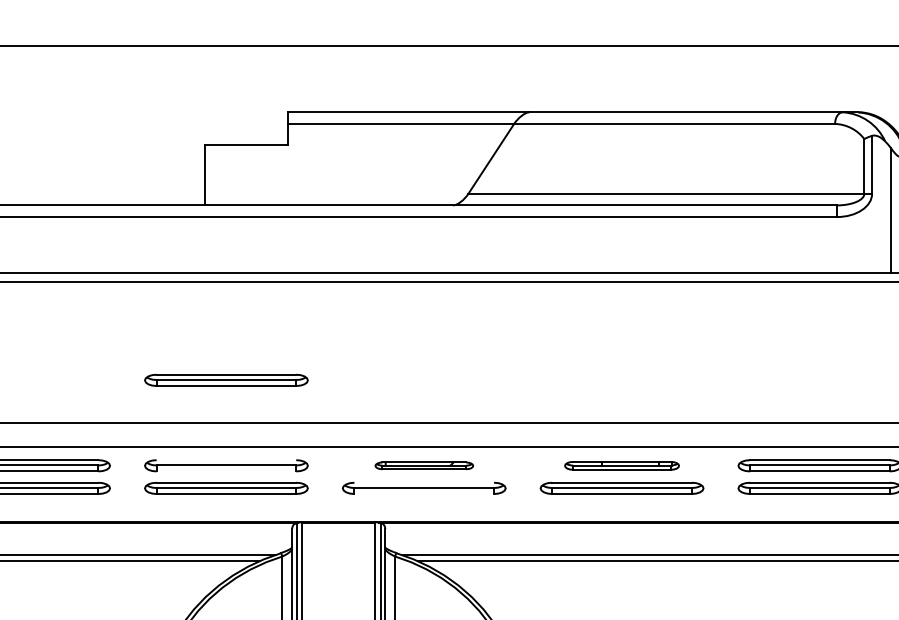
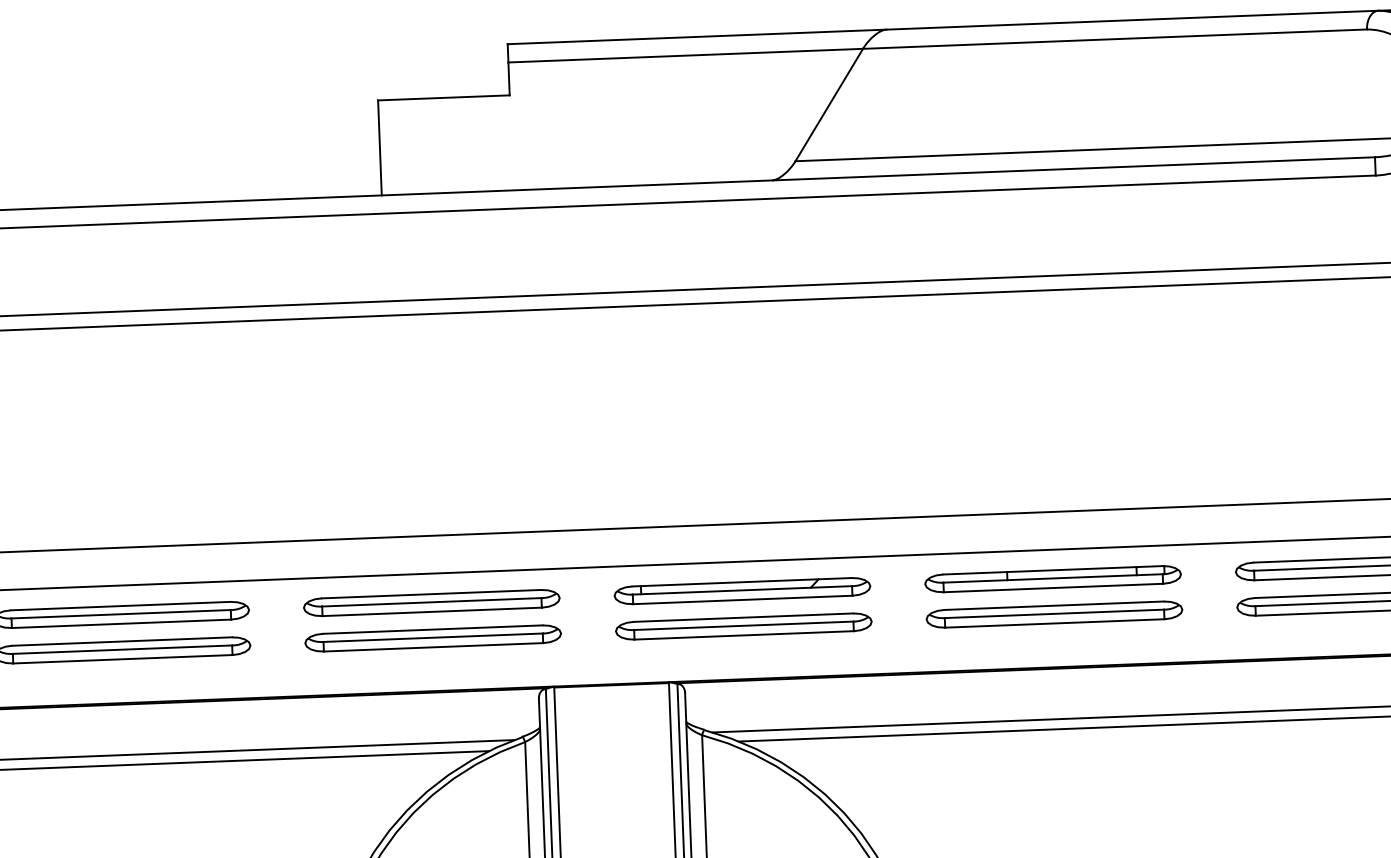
part: (226, 379) -> (426, 467), removed
line: (226, 460) -> (431, 594), added
part: (424, 465) -> (742, 590), size x1.67
part: (621, 465) -> (1052, 578), size x1.43
line: (226, 471) -> (432, 611), added
line: (424, 482) -> (743, 617), added
line: (424, 494) -> (744, 636), added

